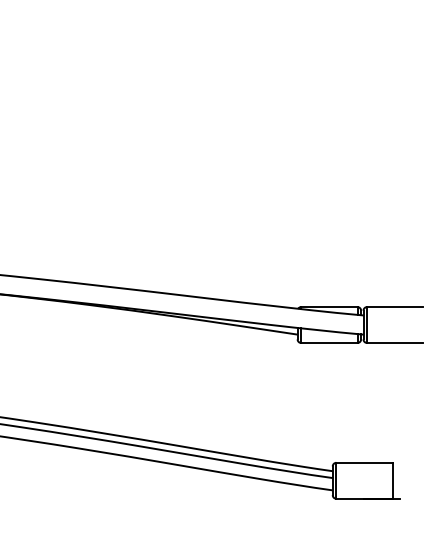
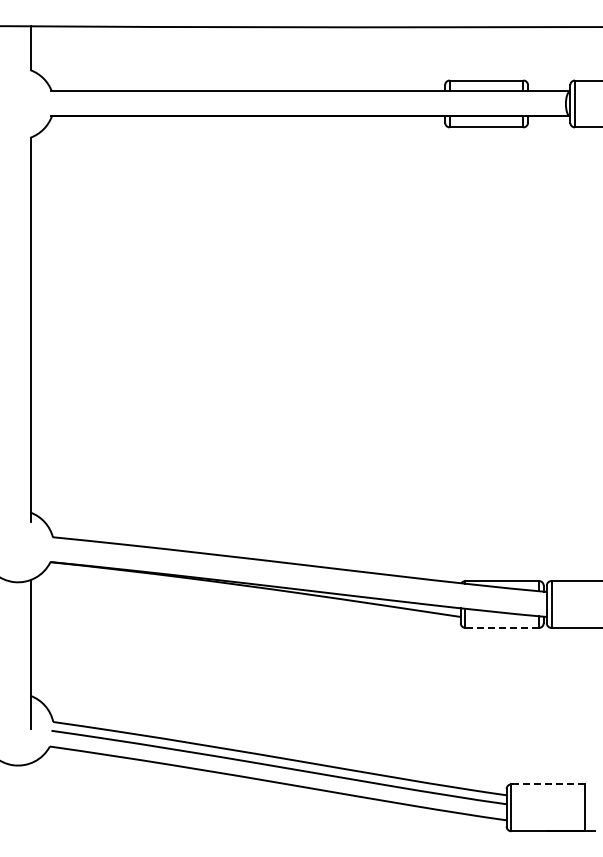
line: (329, 342) -> (502, 627), solid -> dashed
line: (364, 462) -> (548, 784), solid -> dashed

